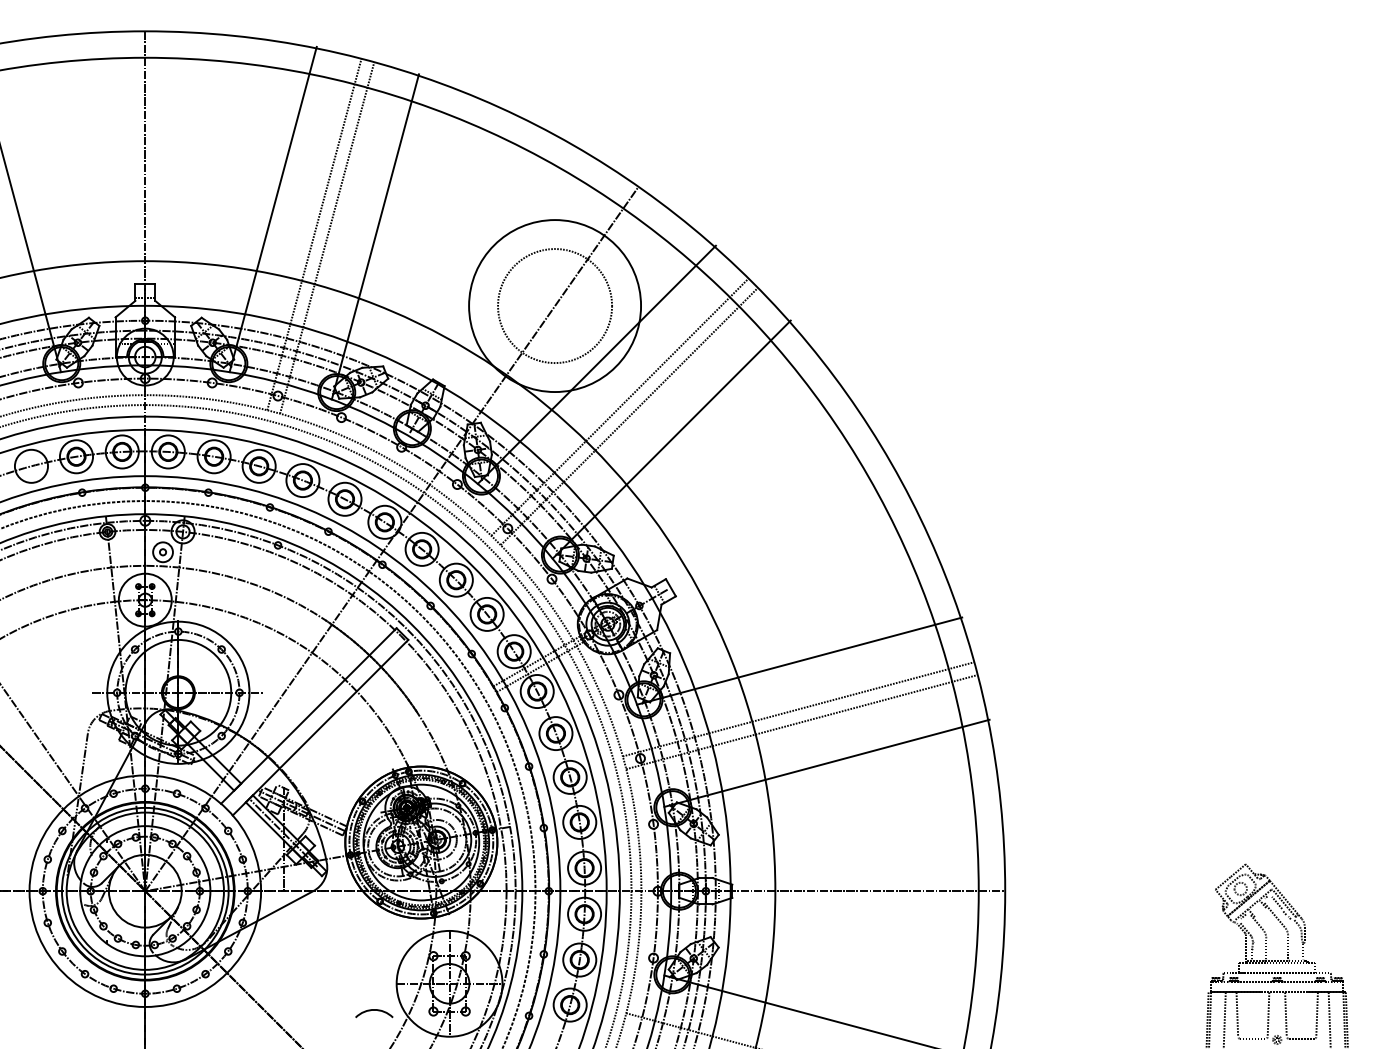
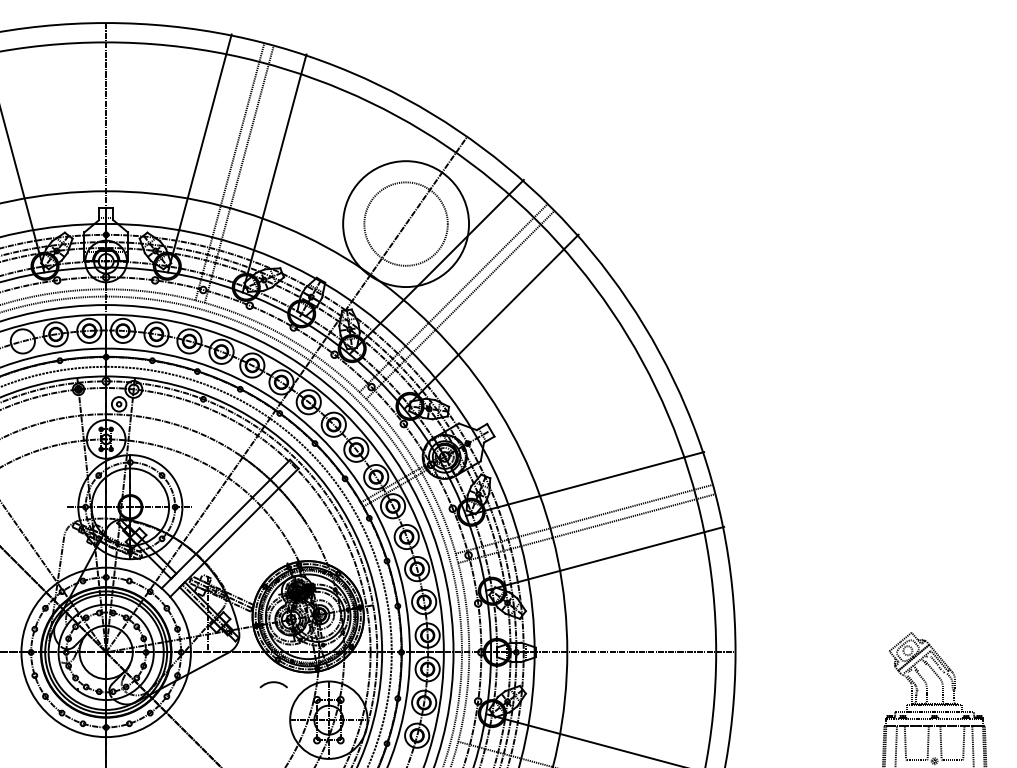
arc: (374, 1010) -> (273, 682), moved

